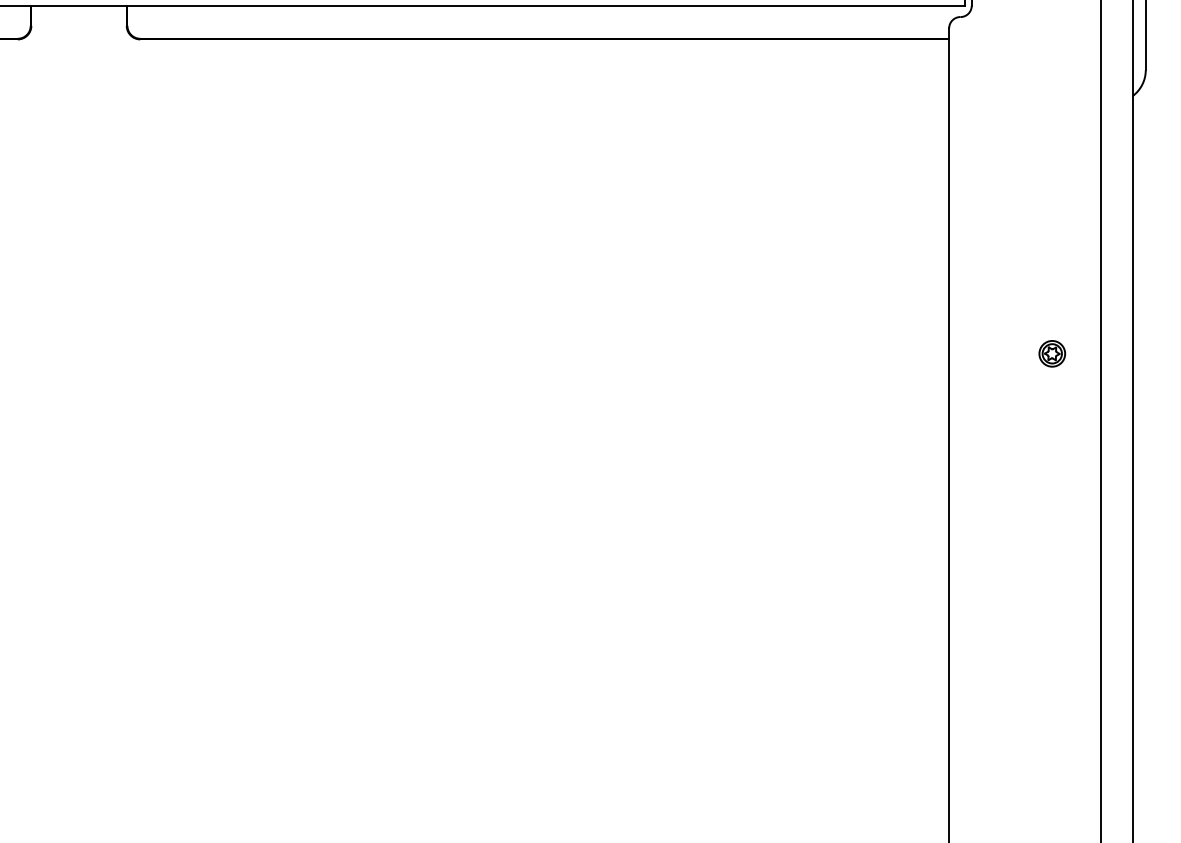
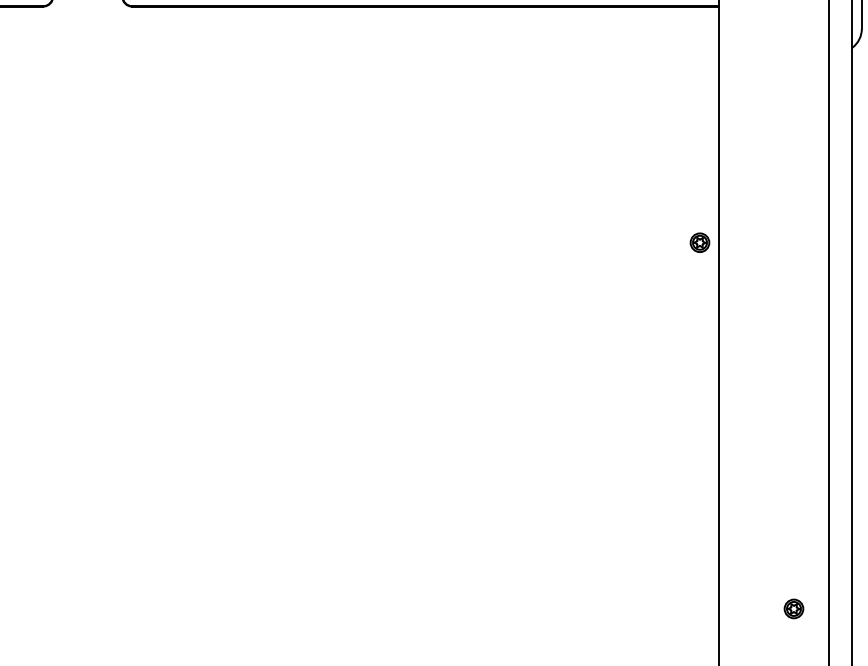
part: (1051, 353) -> (699, 242), moved

